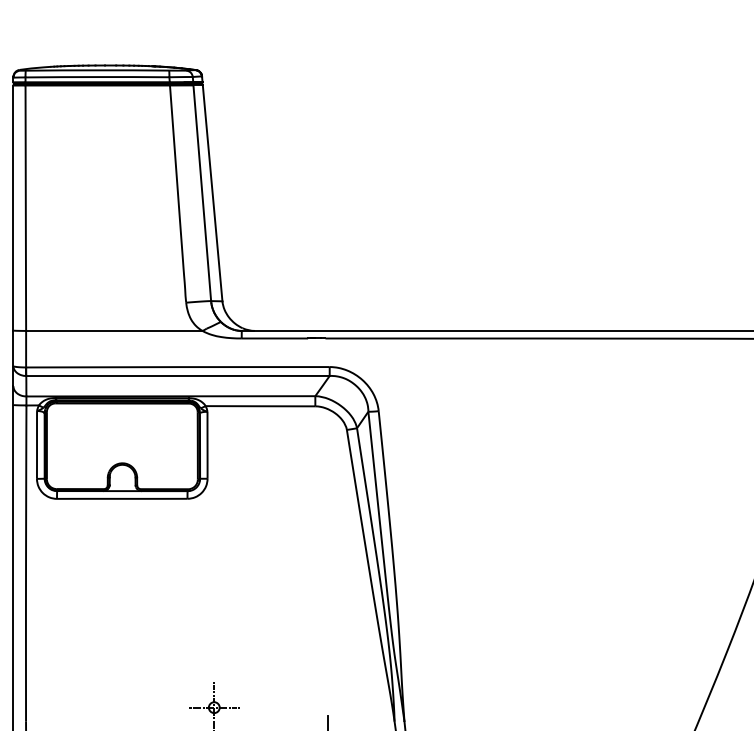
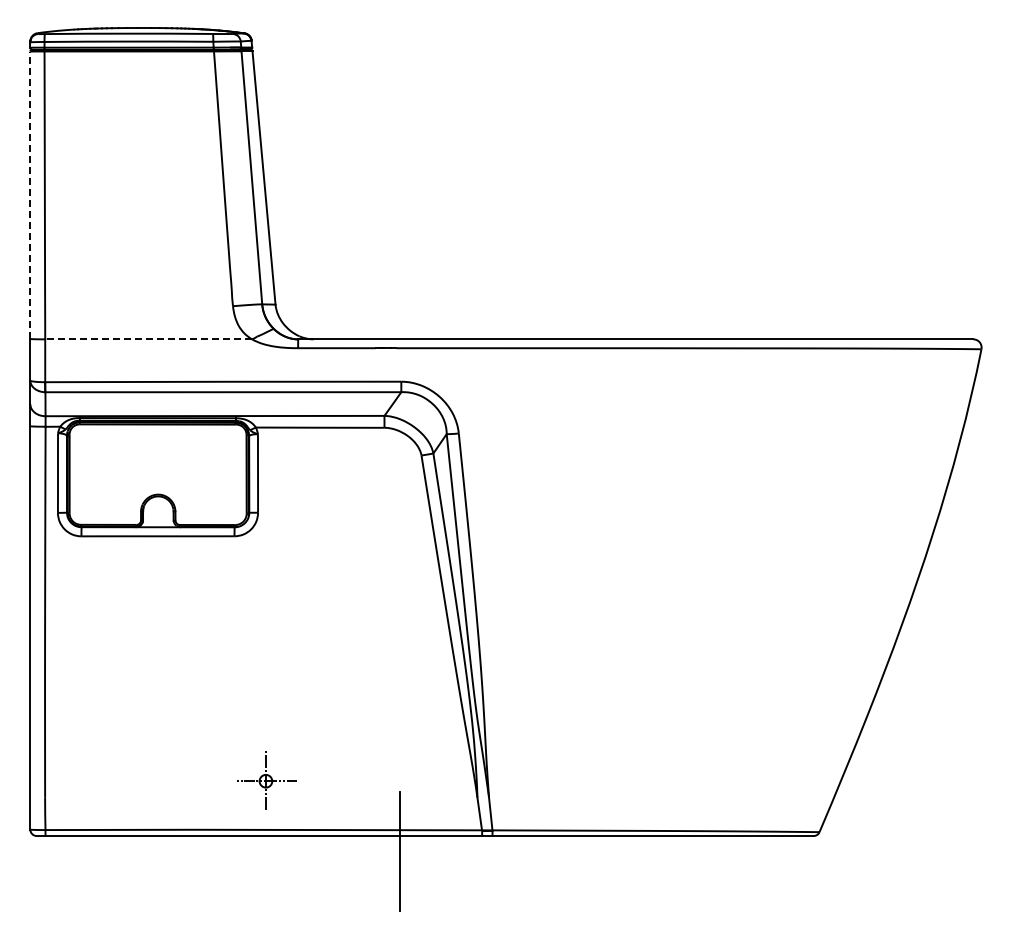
line: (13, 208) -> (30, 195), solid -> dashed
line: (114, 331) -> (148, 339), solid -> dashed

